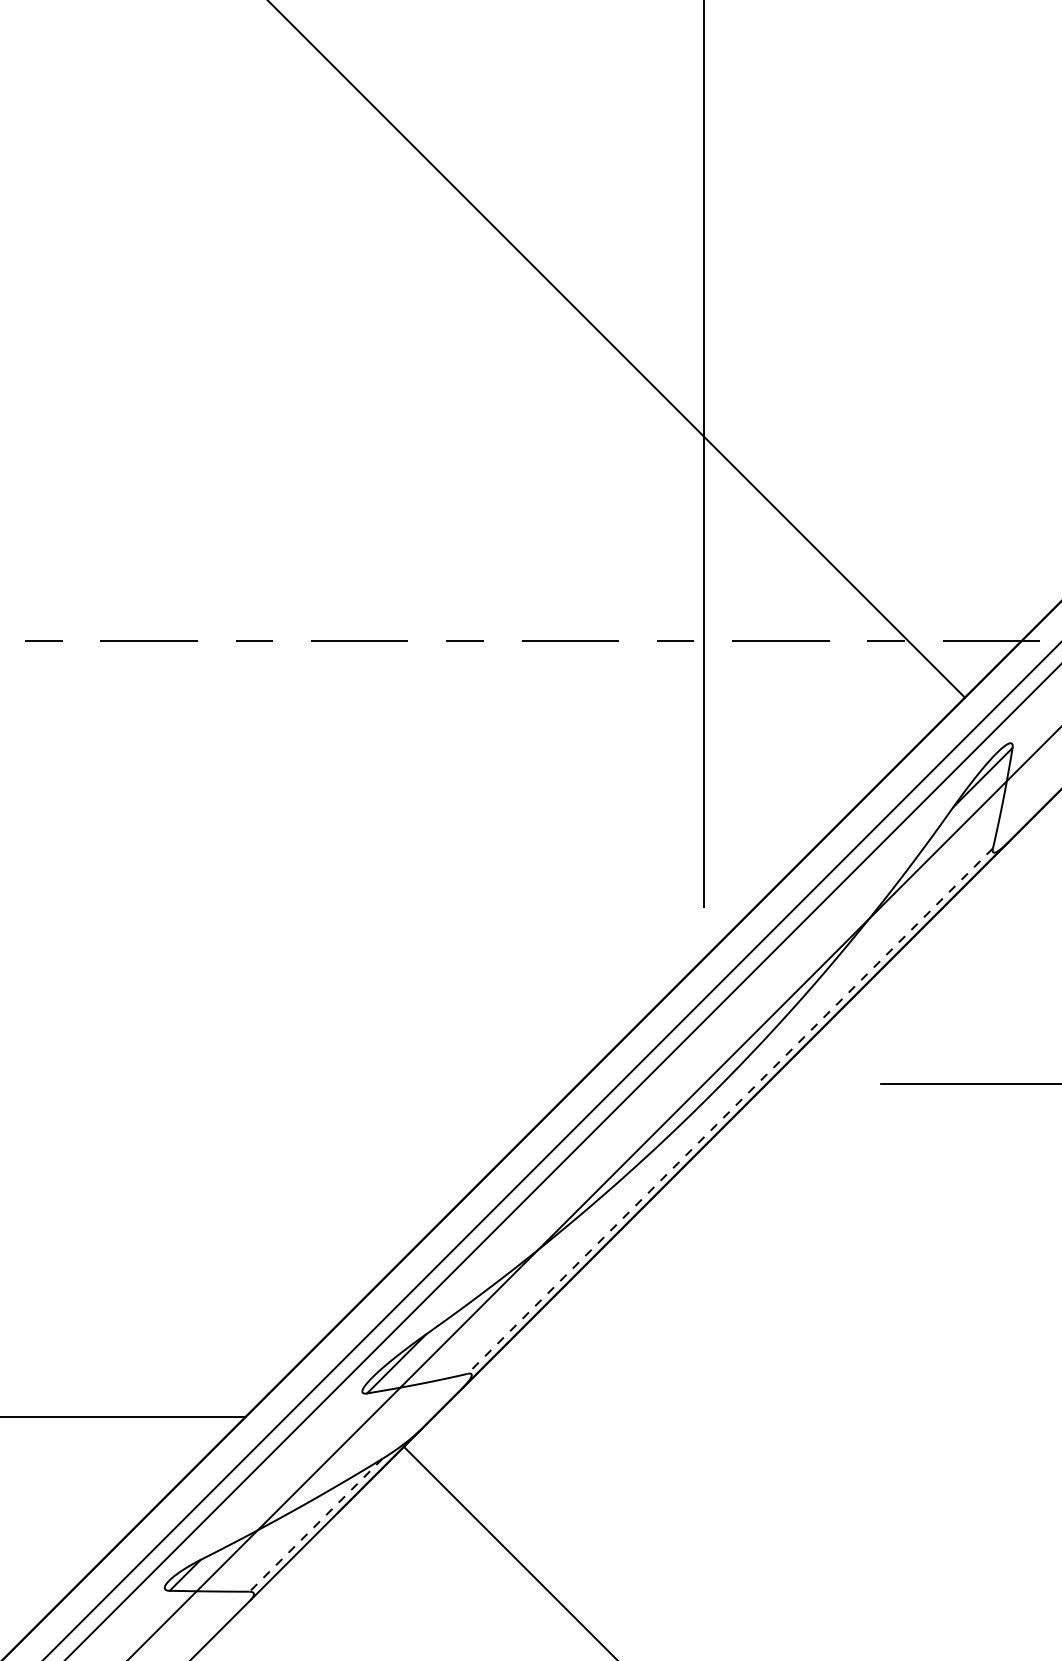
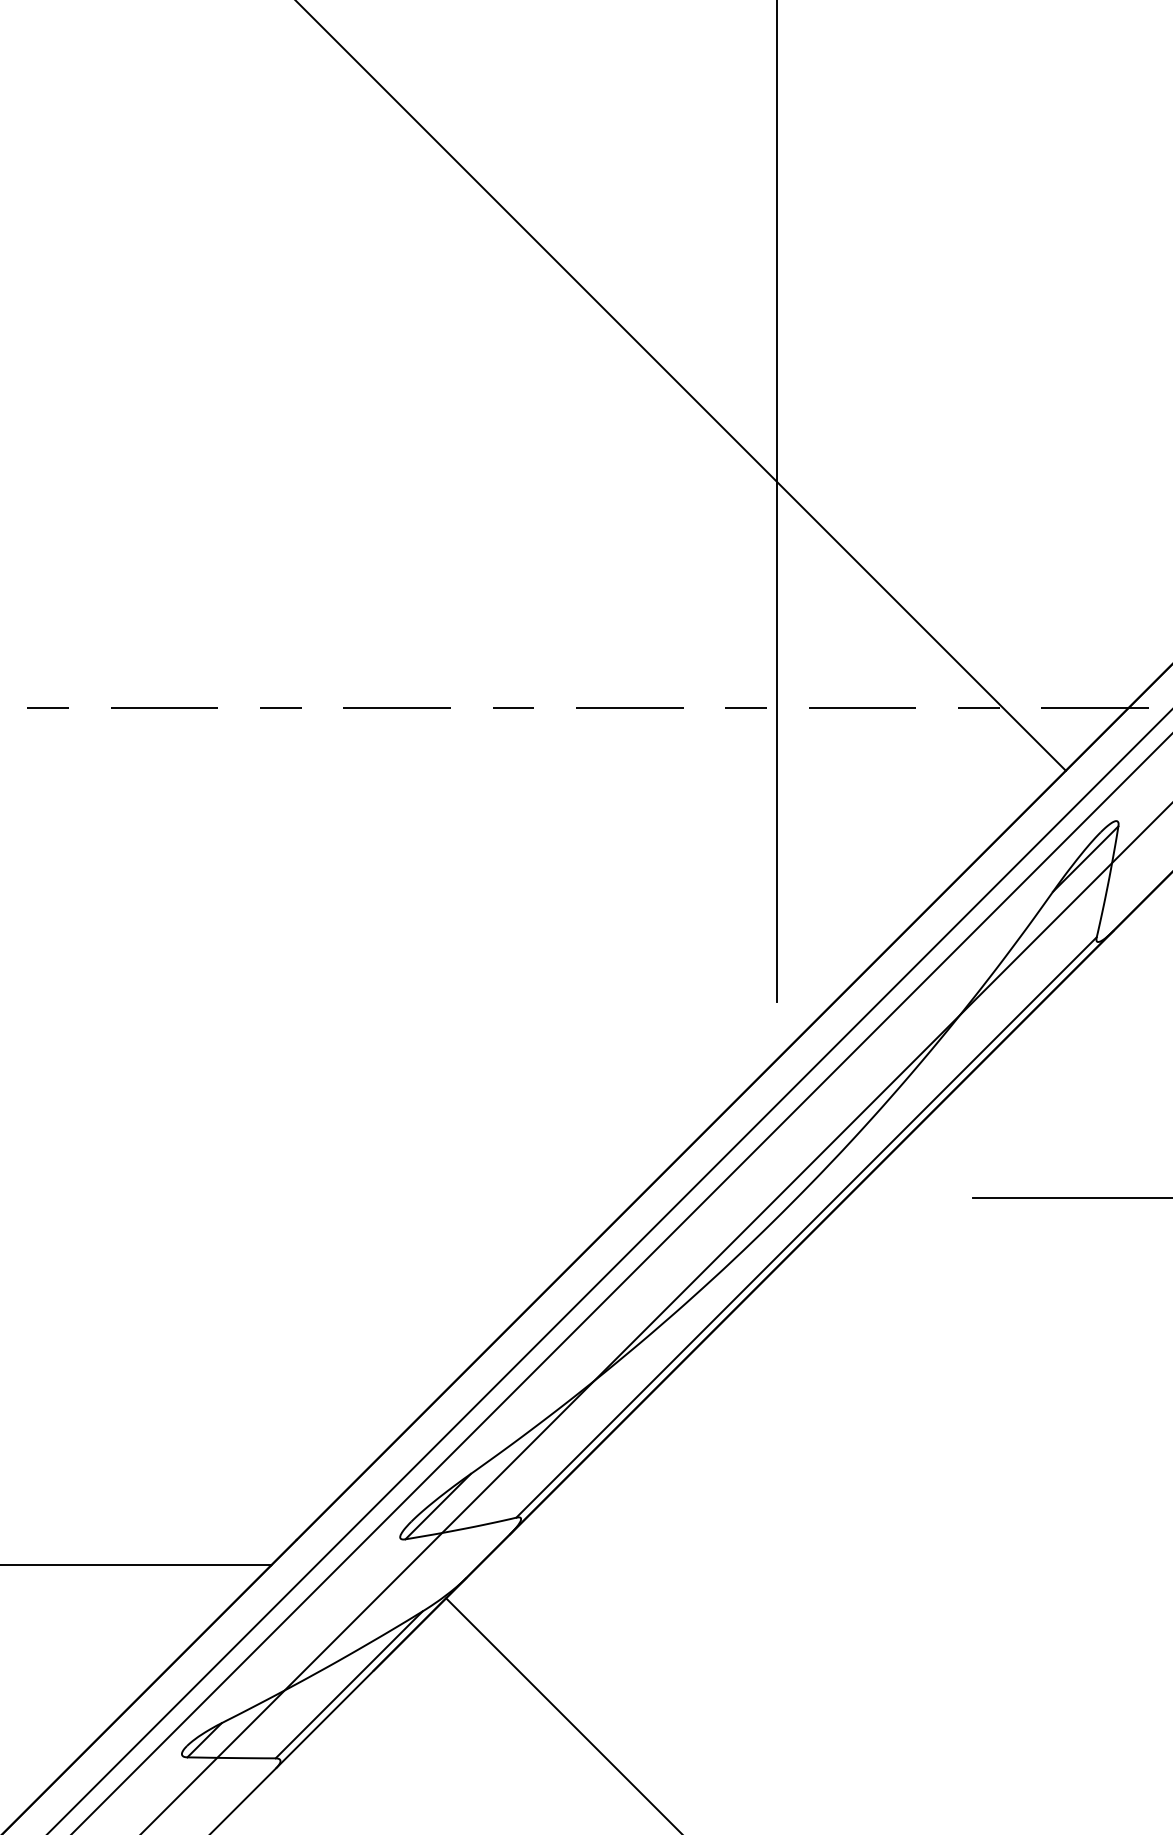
line: (730, 1111) -> (806, 1227), dashed -> solid
line: (315, 1525) -> (348, 1685), dashed -> solid

